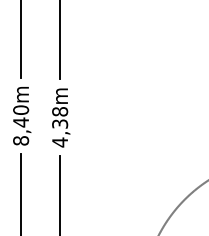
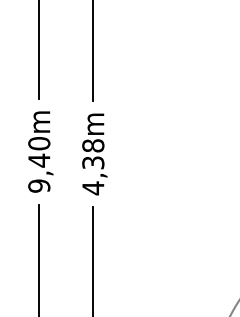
text: (21, 140) -> (39, 185), 8,40m -> 9,40m

